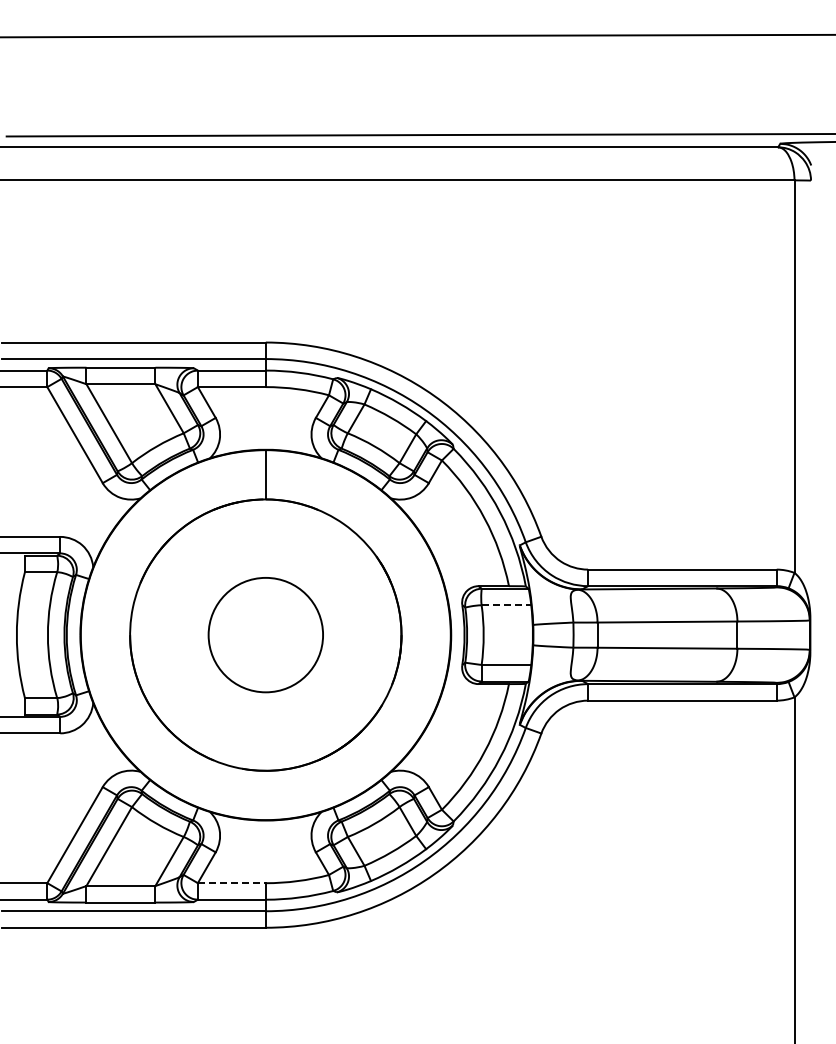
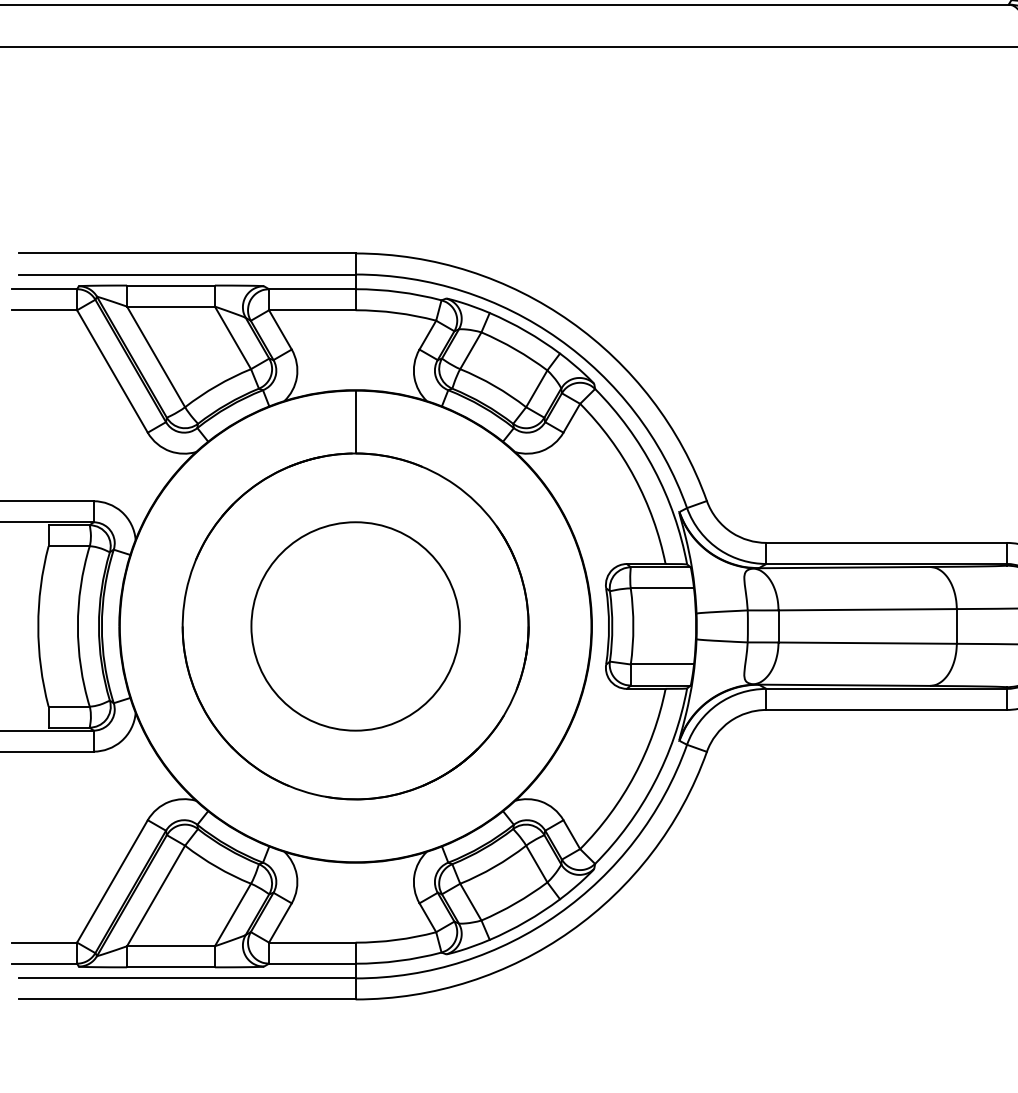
line: (506, 605) -> (662, 588), dashed -> solid
circle: (265, 634) -> (355, 625), size x1.43
line: (231, 883) -> (311, 943), dashed -> solid

